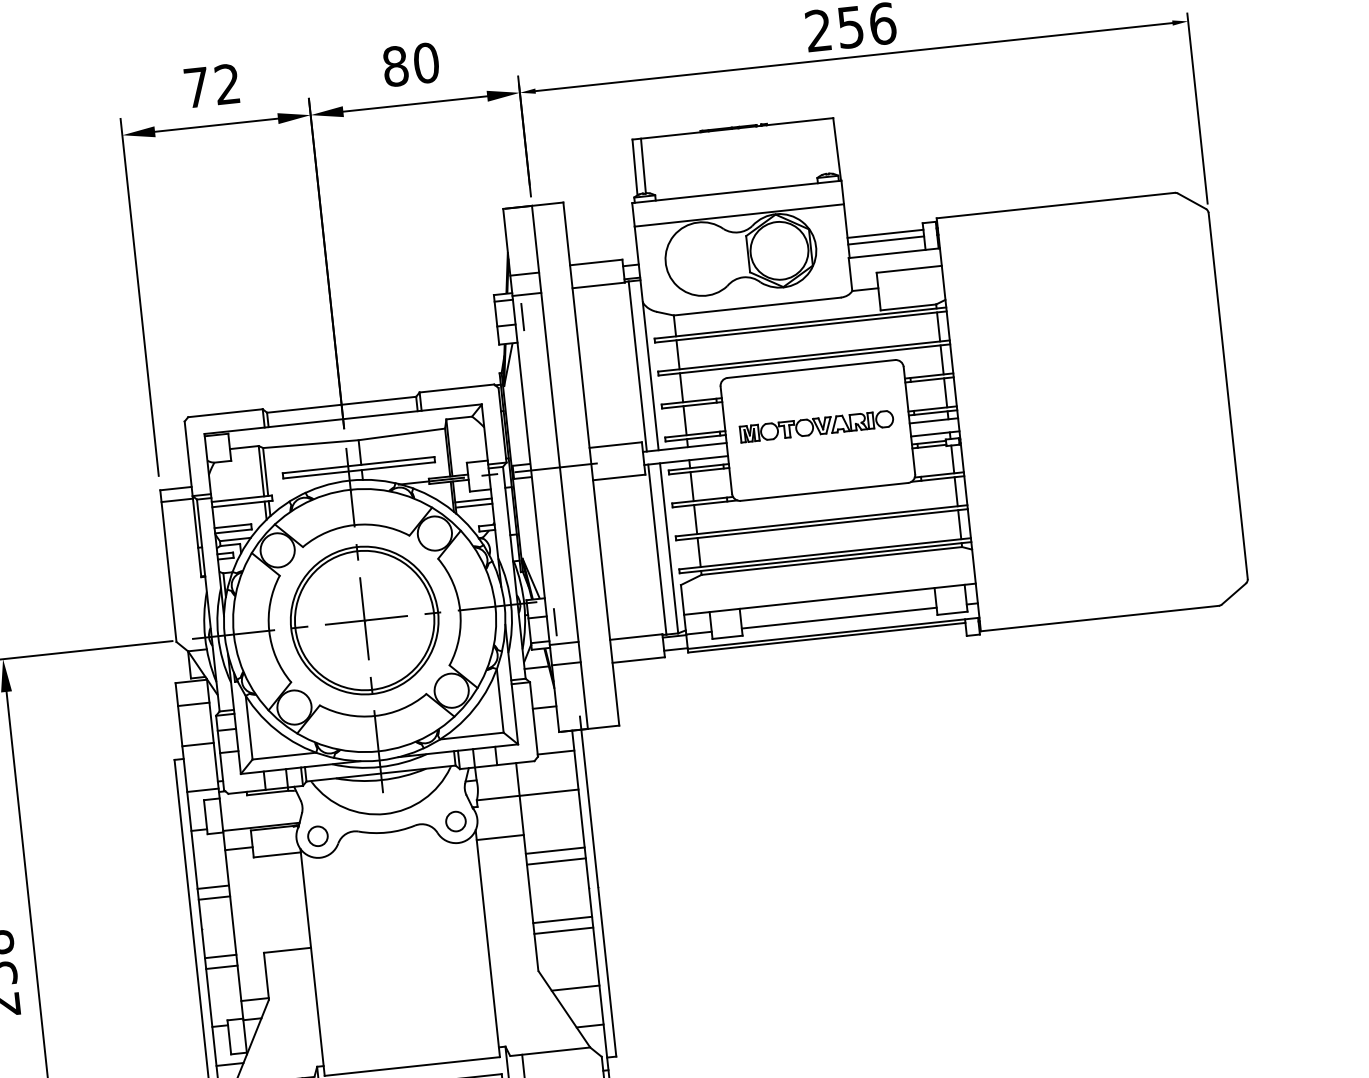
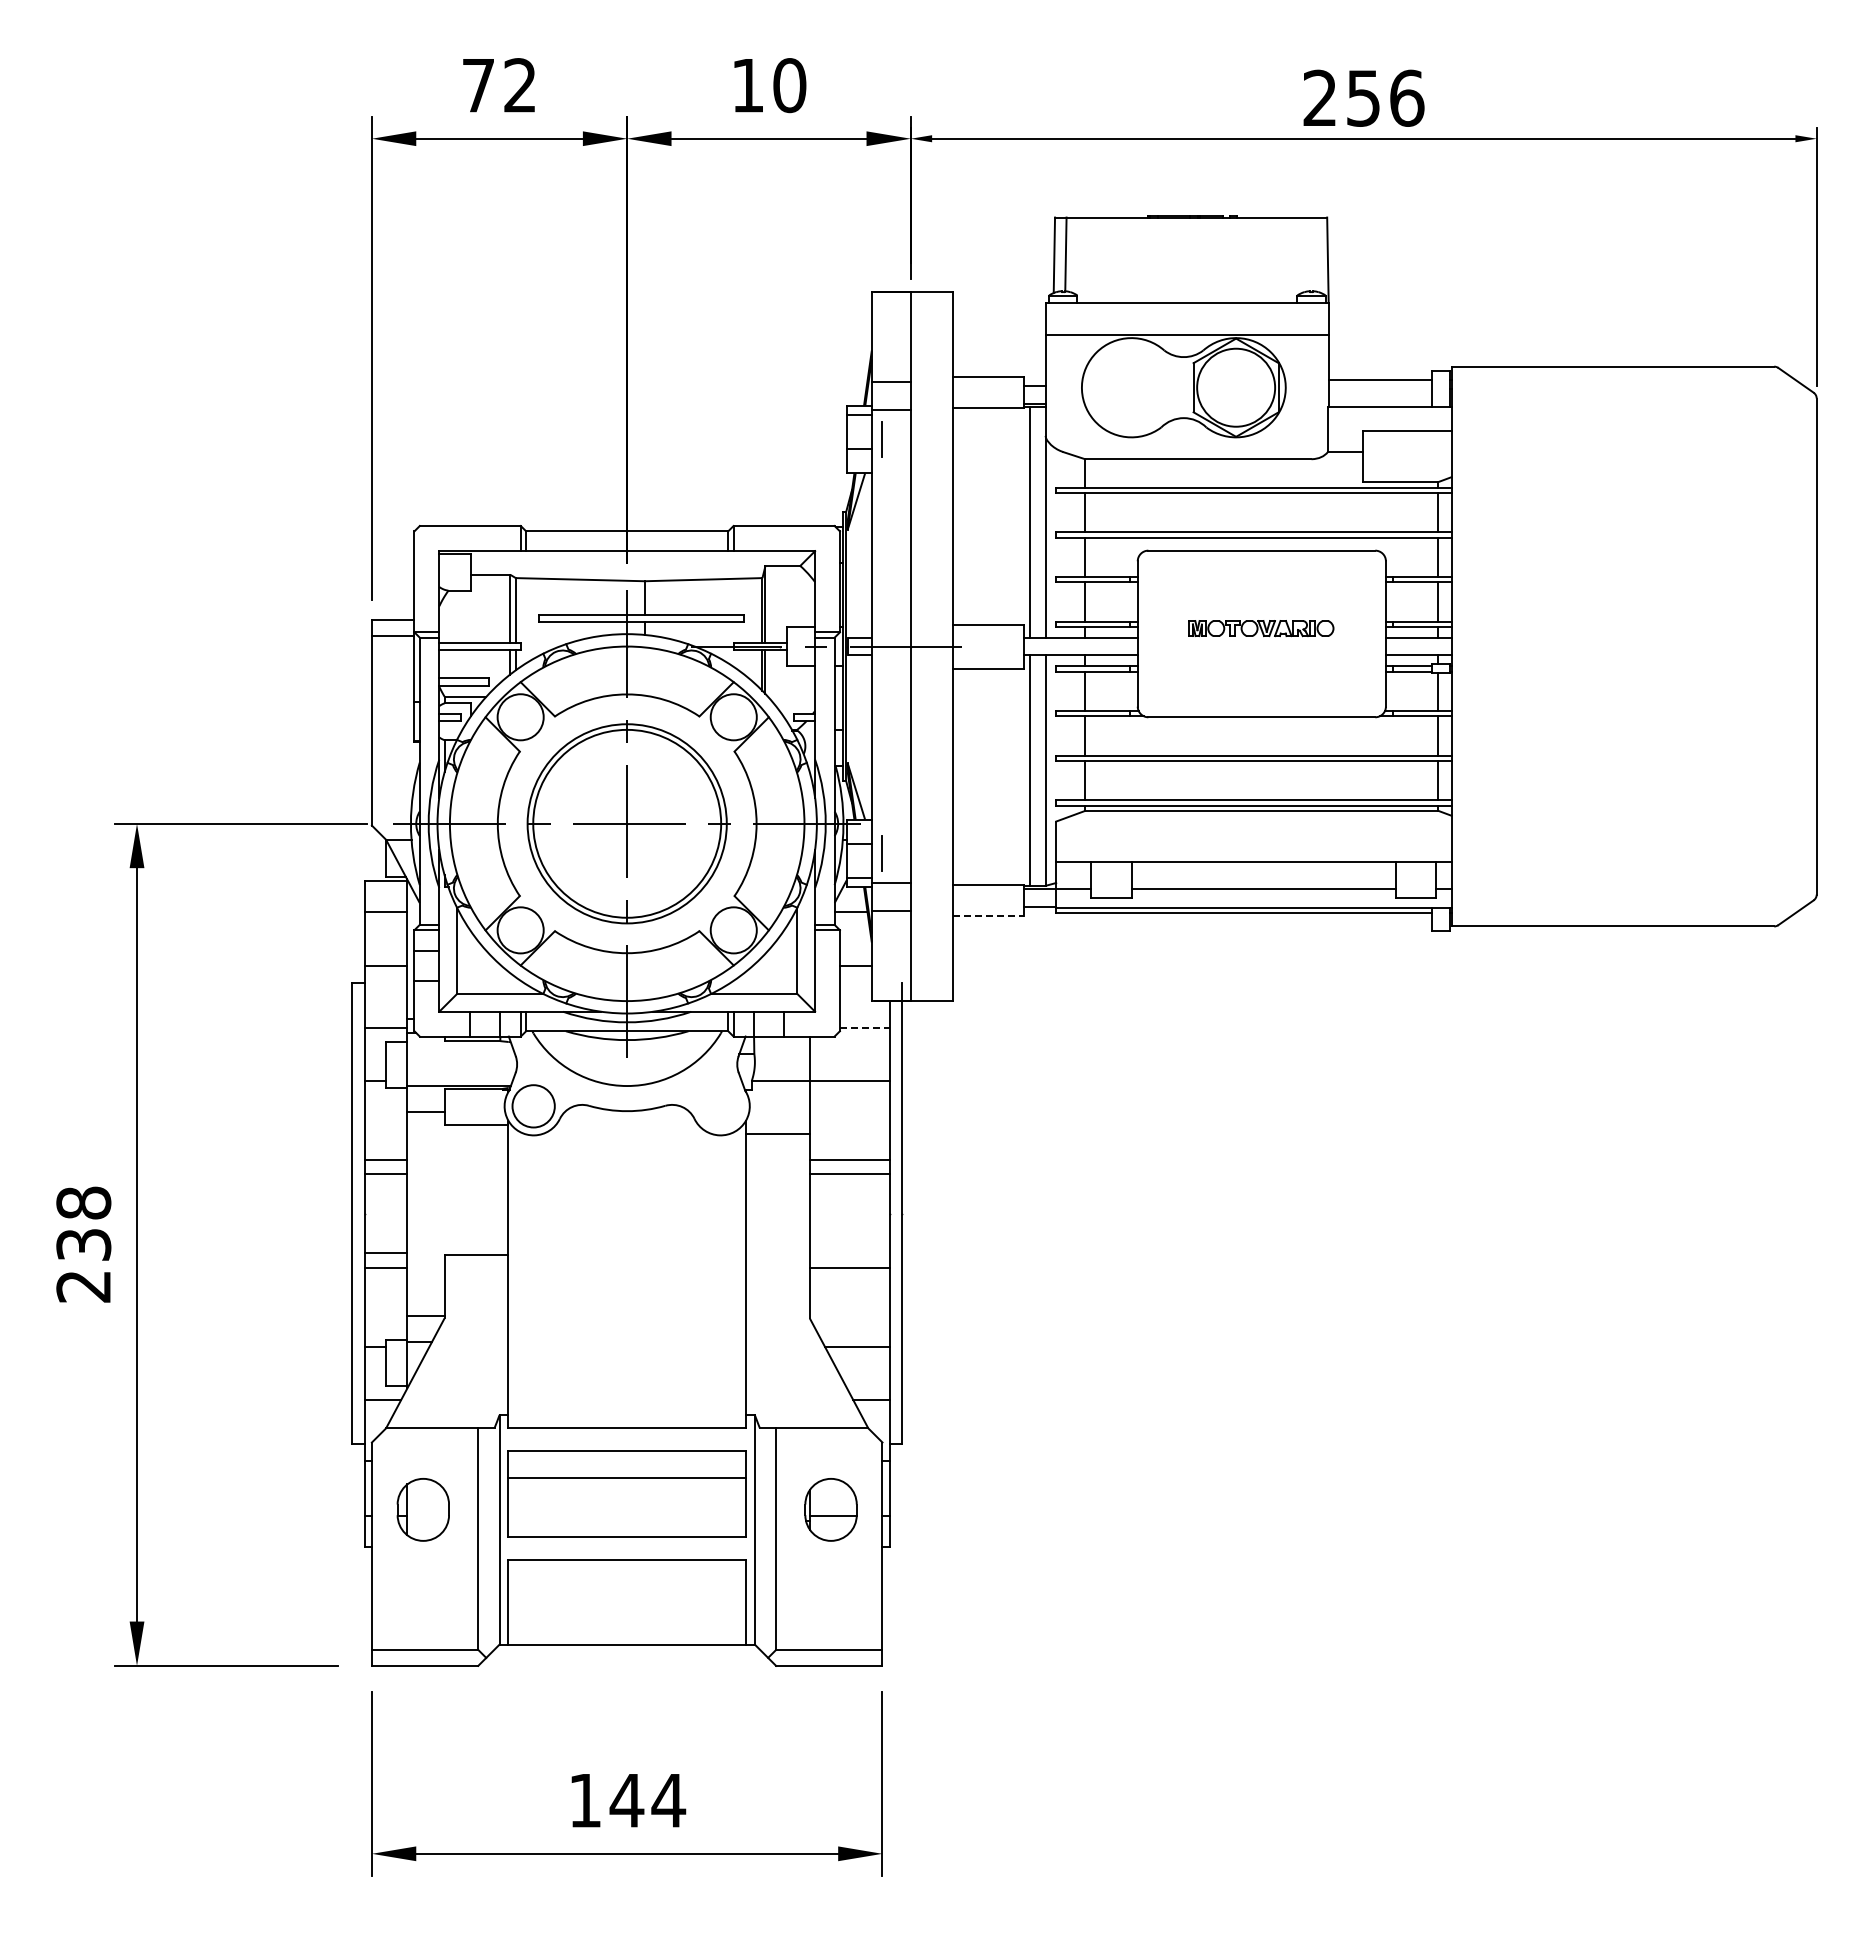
text: (395, 66) -> (747, 85), 80 -> 10
line: (886, 240) -> (1380, 389), removed
part: (817, 426) -> (1261, 628), size x0.7
line: (473, 500) -> (790, 678), removed
line: (474, 505) -> (790, 685), removed
line: (639, 660) -> (989, 916), solid -> dashed
line: (555, 752) -> (864, 1028), solid -> dashed
circle: (455, 821) -> (720, 1106), removed
circle: (317, 836) -> (533, 1106), size x1.6
line: (562, 919) -> (849, 1253), removed

